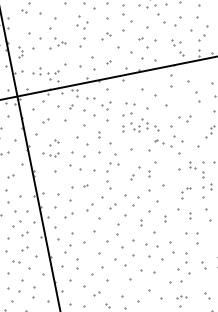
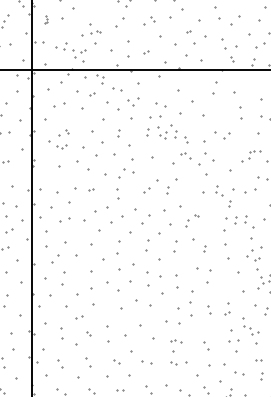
part: (175, 41) -> (228, 43), size x1.6
part: (57, 42) -> (91, 29), moved
part: (20, 52) -> (46, 19), size x0.6
part: (45, 121) -> (59, 105), size x1.6
part: (185, 192) -> (192, 220), moved
part: (112, 205) -> (117, 219), size x1.6
part: (89, 207) -> (90, 215), size x1.6
part: (165, 219) -> (175, 247), size x1.6
part: (141, 222) -> (146, 245), size x1.6

